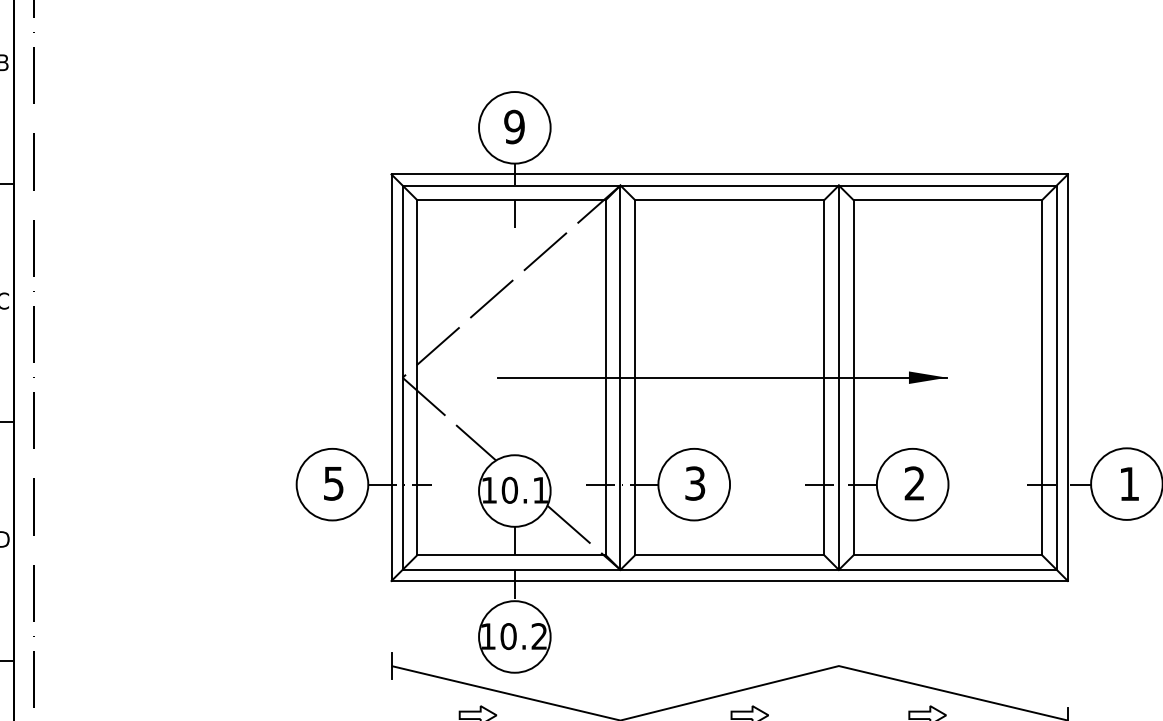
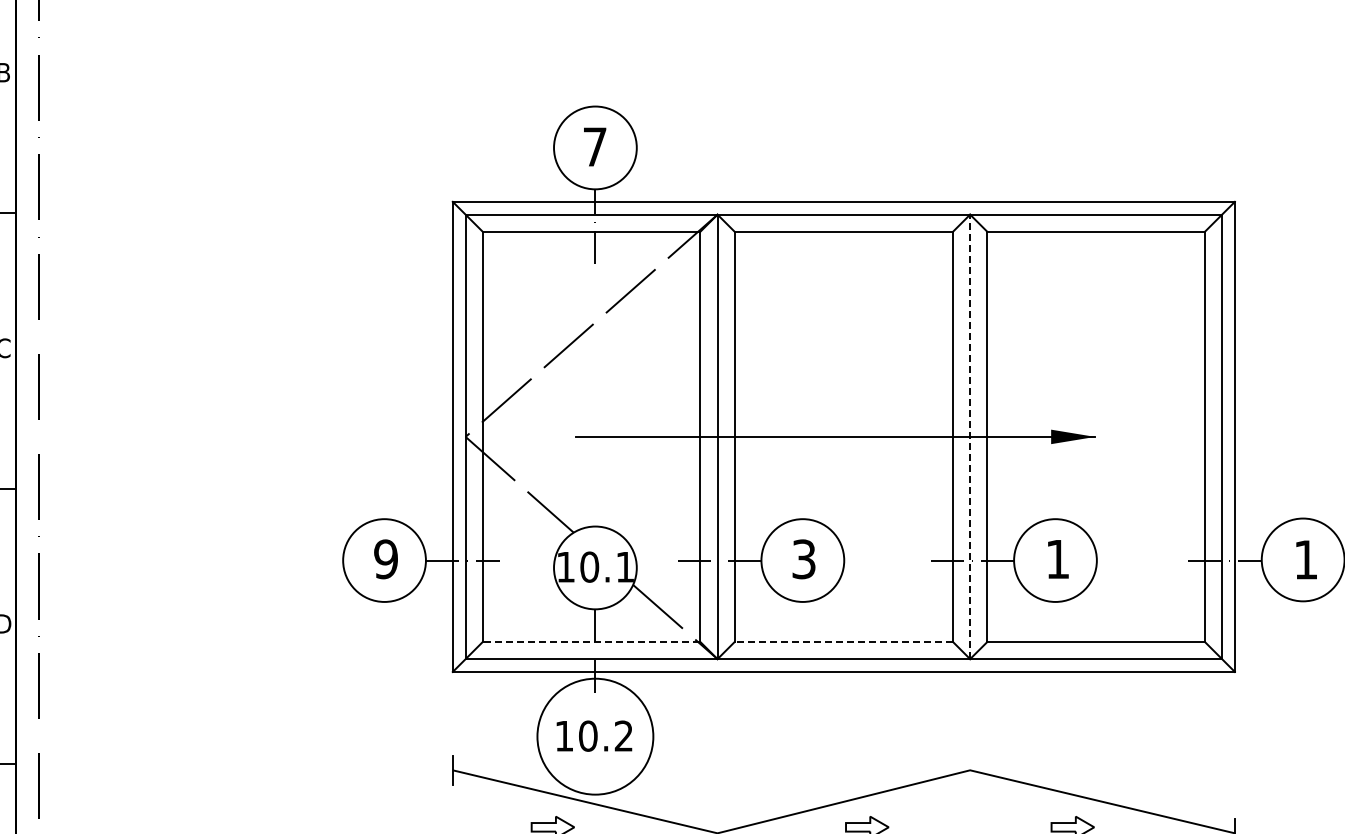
text: (514, 126) -> (594, 146), 9 -> 7
line: (839, 377) -> (970, 436), solid -> dashed
text: (914, 482) -> (1057, 558), 2 -> 1
text: (333, 483) -> (385, 559), 5 -> 9
line: (511, 555) -> (591, 642), solid -> dashed
line: (729, 555) -> (843, 642), solid -> dashed
circle: (514, 636) -> (595, 736), size x1.4

